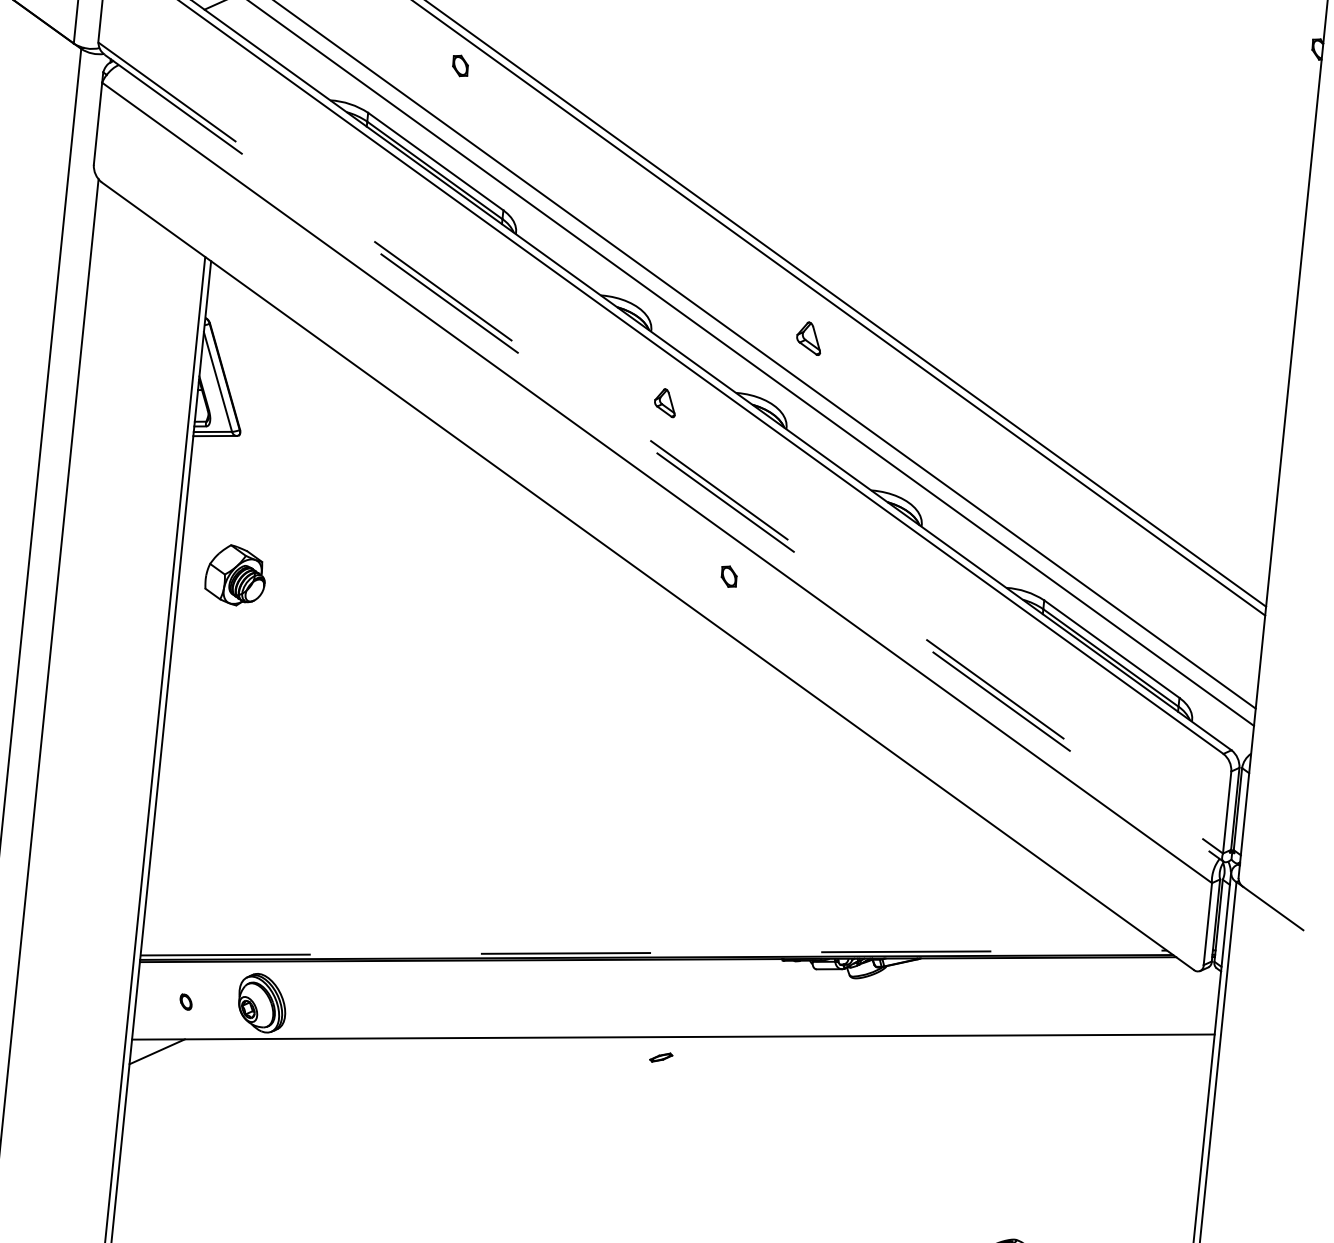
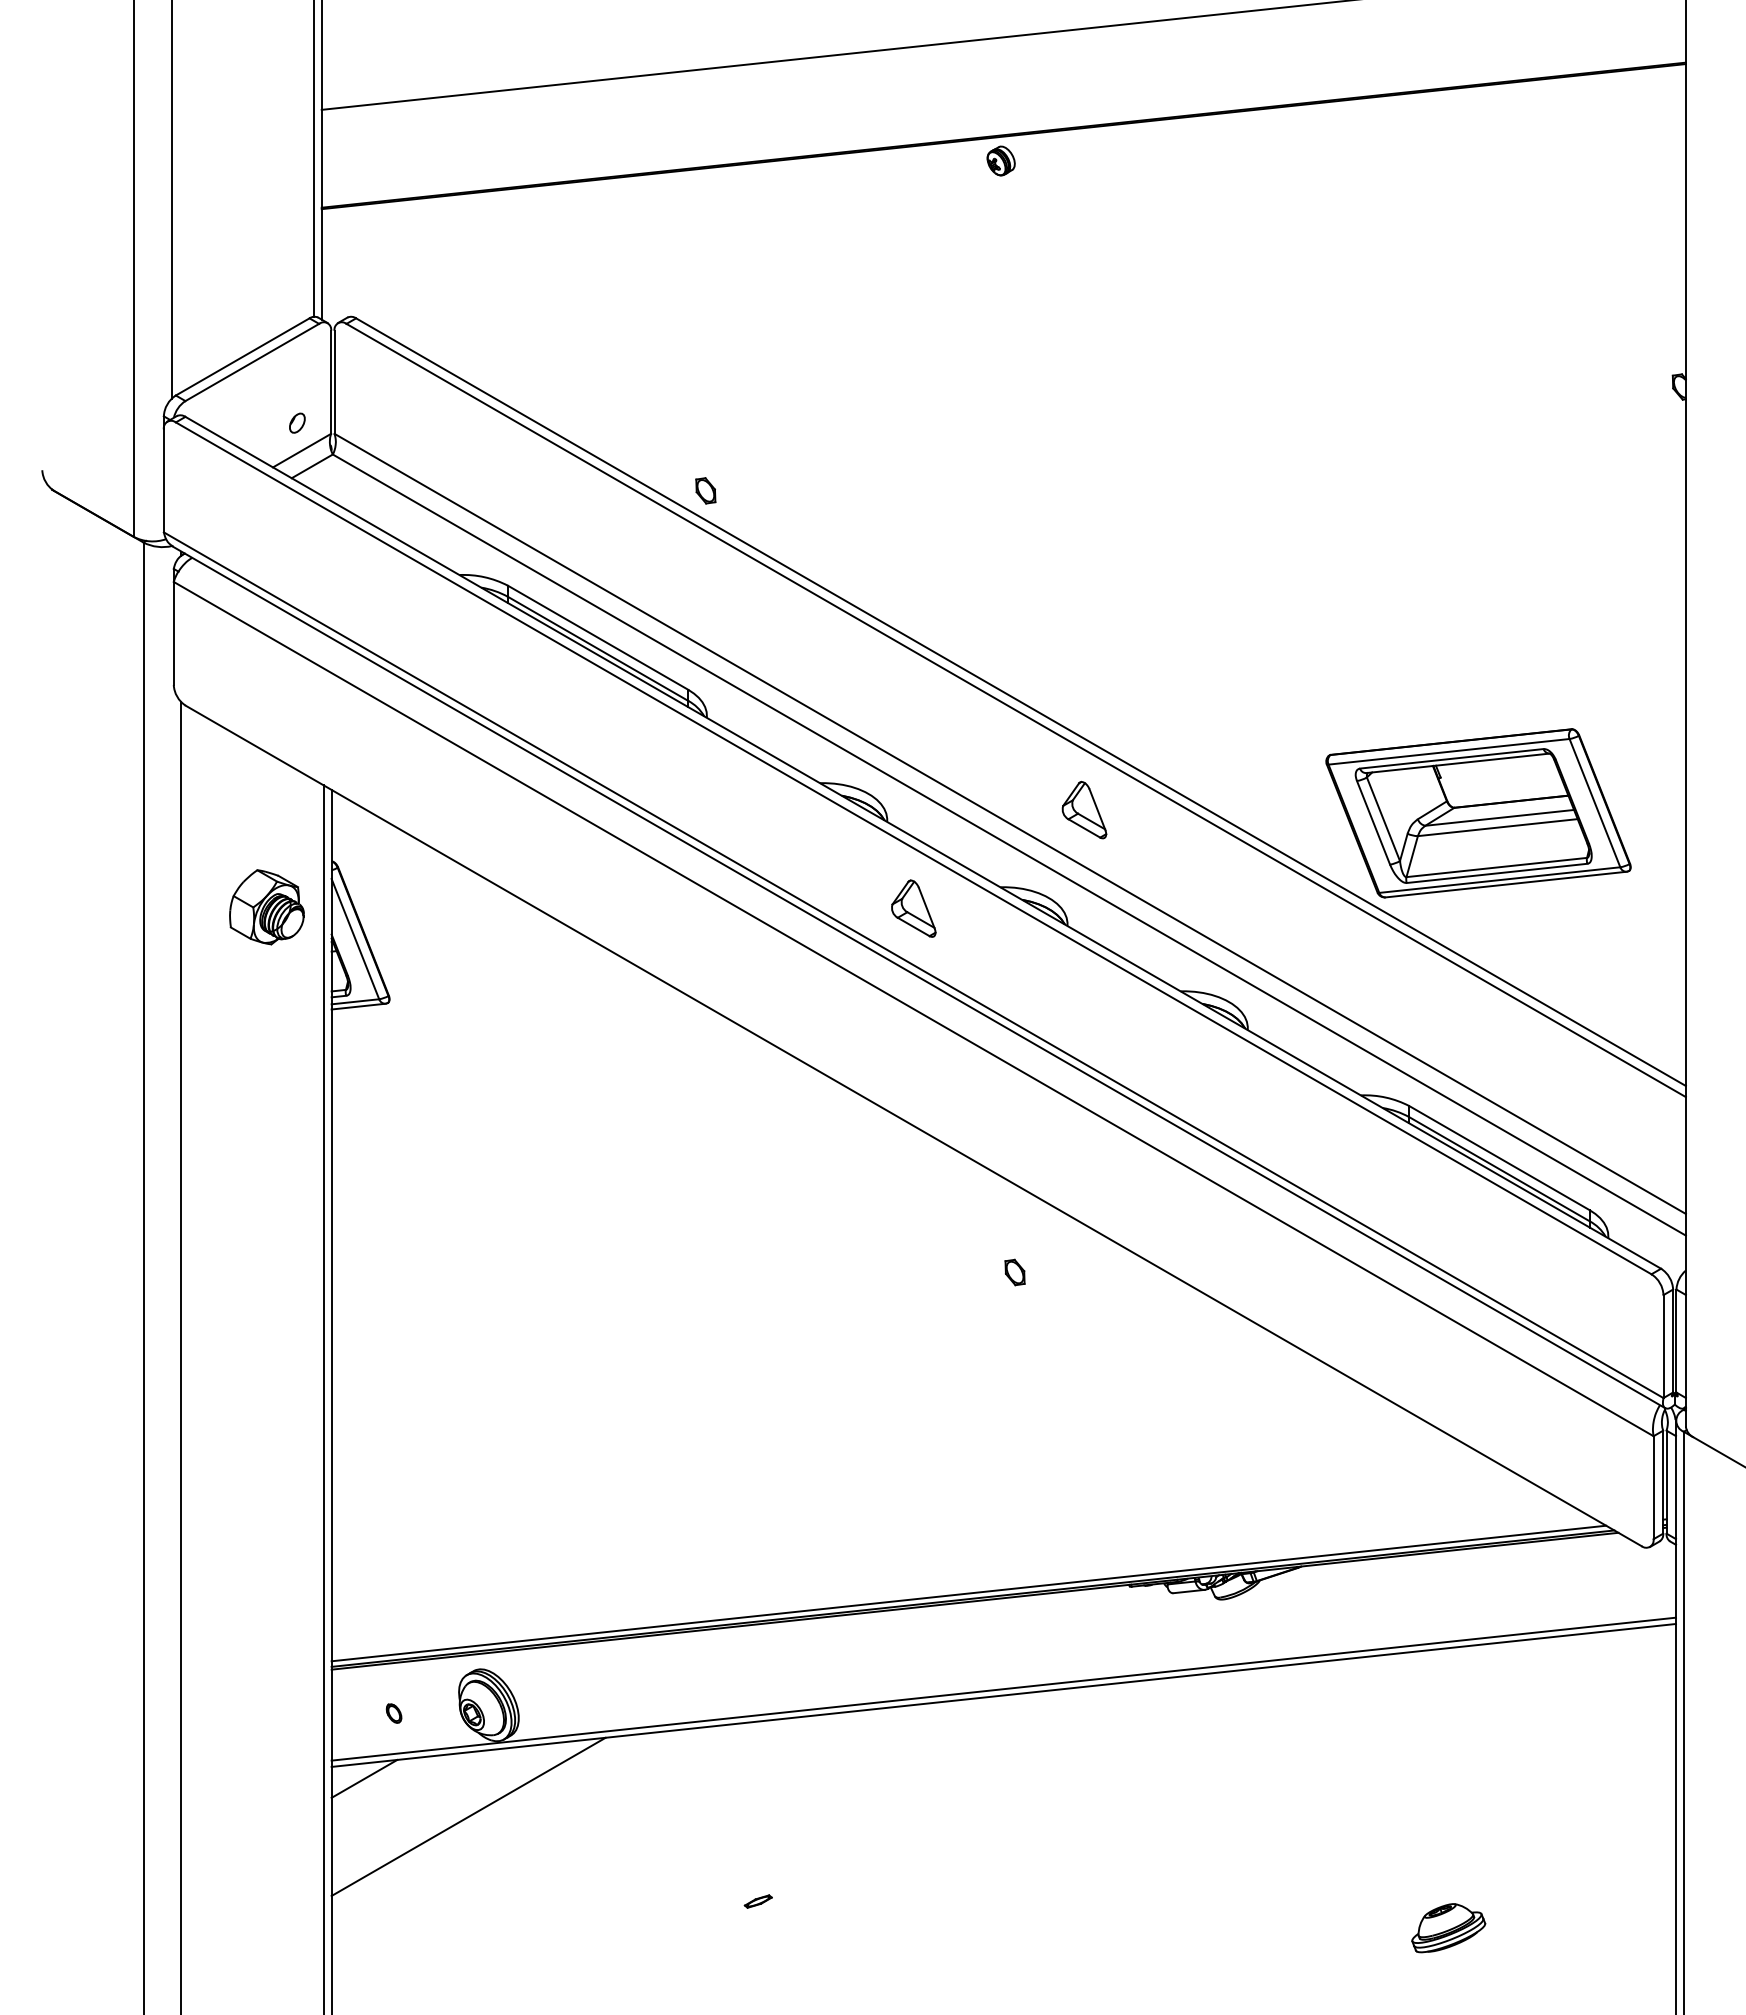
part: (460, 65) -> (705, 490), moved
part: (809, 338) -> (1084, 810), size x1.43
part: (1122, 372) -> (1478, 813), added
part: (665, 402) -> (913, 908), size x1.67
line: (660, 448) -> (913, 965), dashed -> solid
line: (664, 458) -> (919, 977), dashed -> solid
part: (235, 575) -> (266, 907), moved
part: (728, 576) -> (1014, 1272), moved
line: (653, 952) -> (968, 1593), dashed -> solid
line: (673, 1031) -> (1003, 1688), added
part: (660, 1057) -> (757, 1901), moved
line: (237, 1090) -> (468, 1816), added

